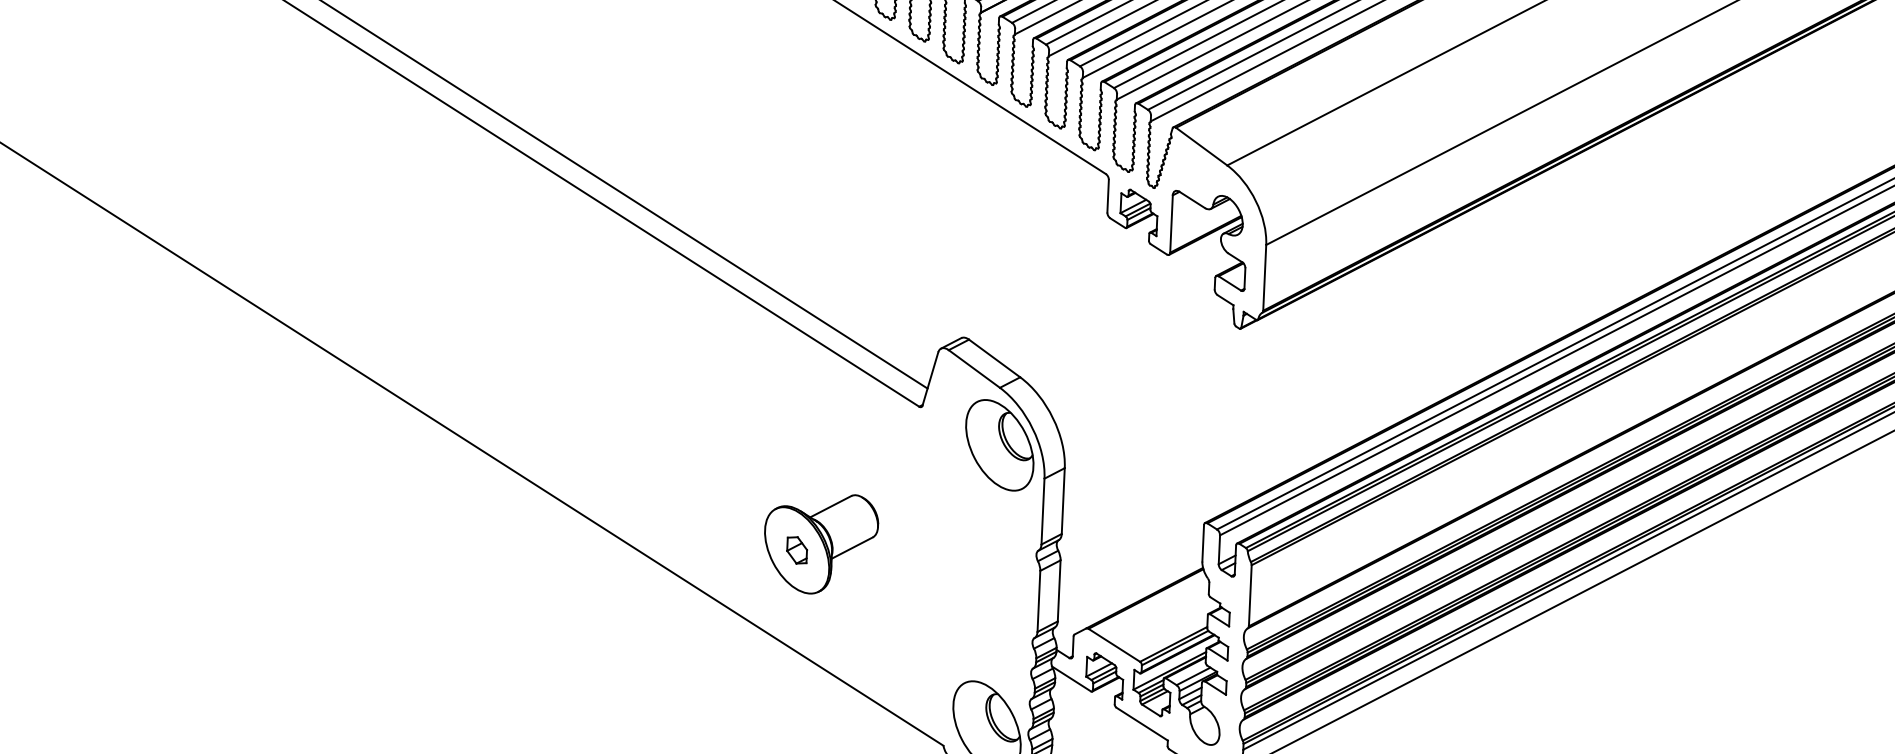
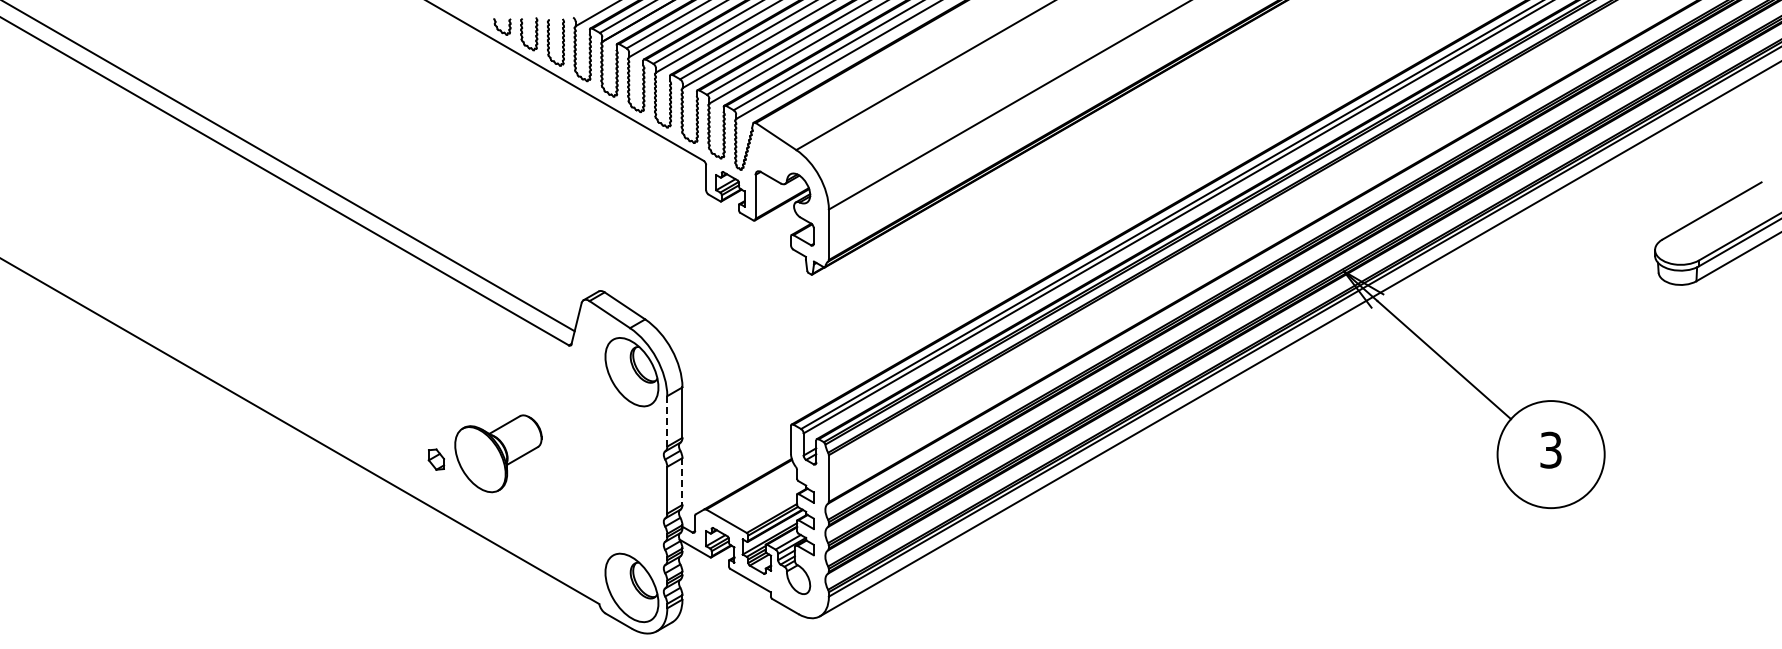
line: (1043, 511) -> (667, 421), solid -> dashed
part: (797, 550) -> (436, 459), moved
line: (1059, 592) -> (682, 482), solid -> dashed

